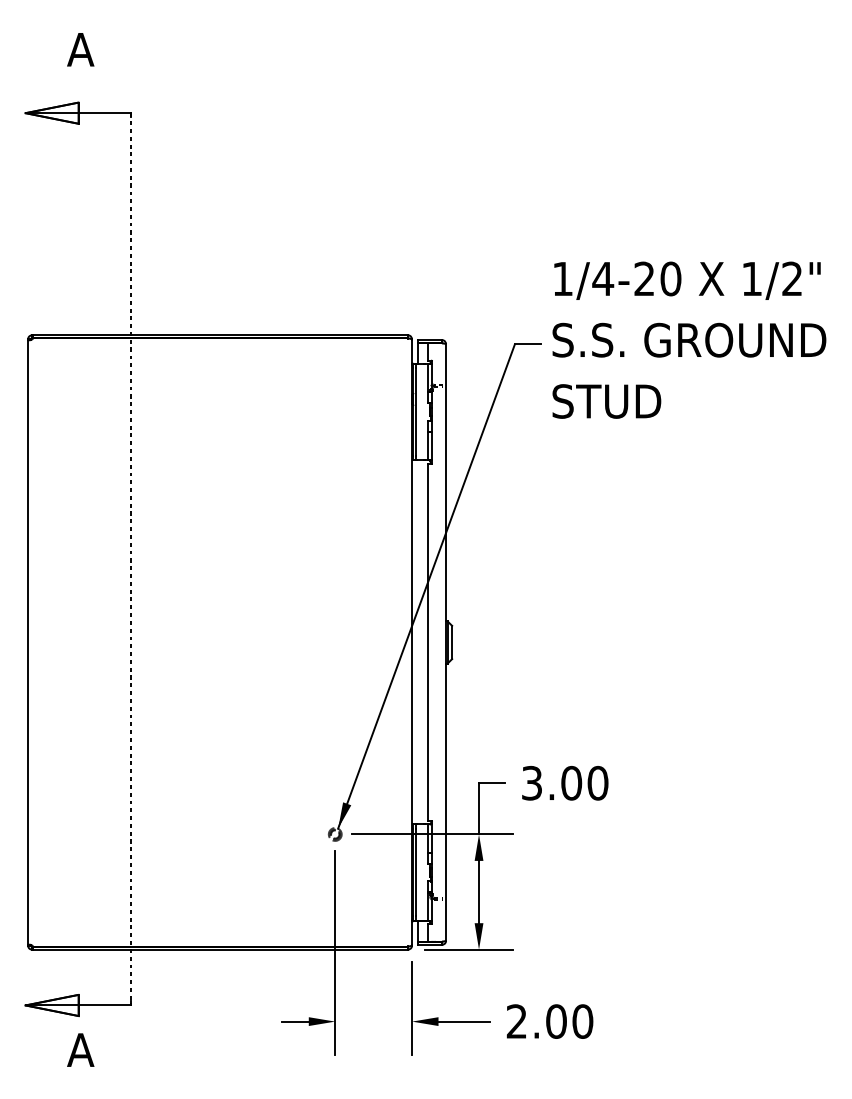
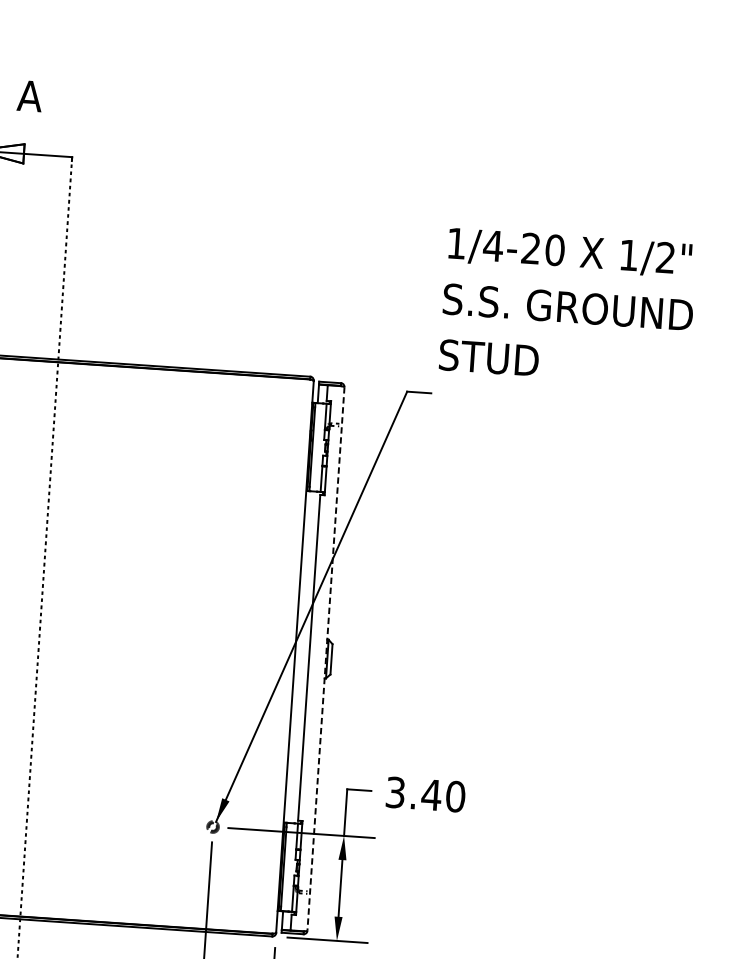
text: (689, 339) -> (568, 306), moved
line: (446, 643) -> (326, 659), solid -> dashed
text: (571, 782) -> (431, 794), 3.00 -> 3.40

